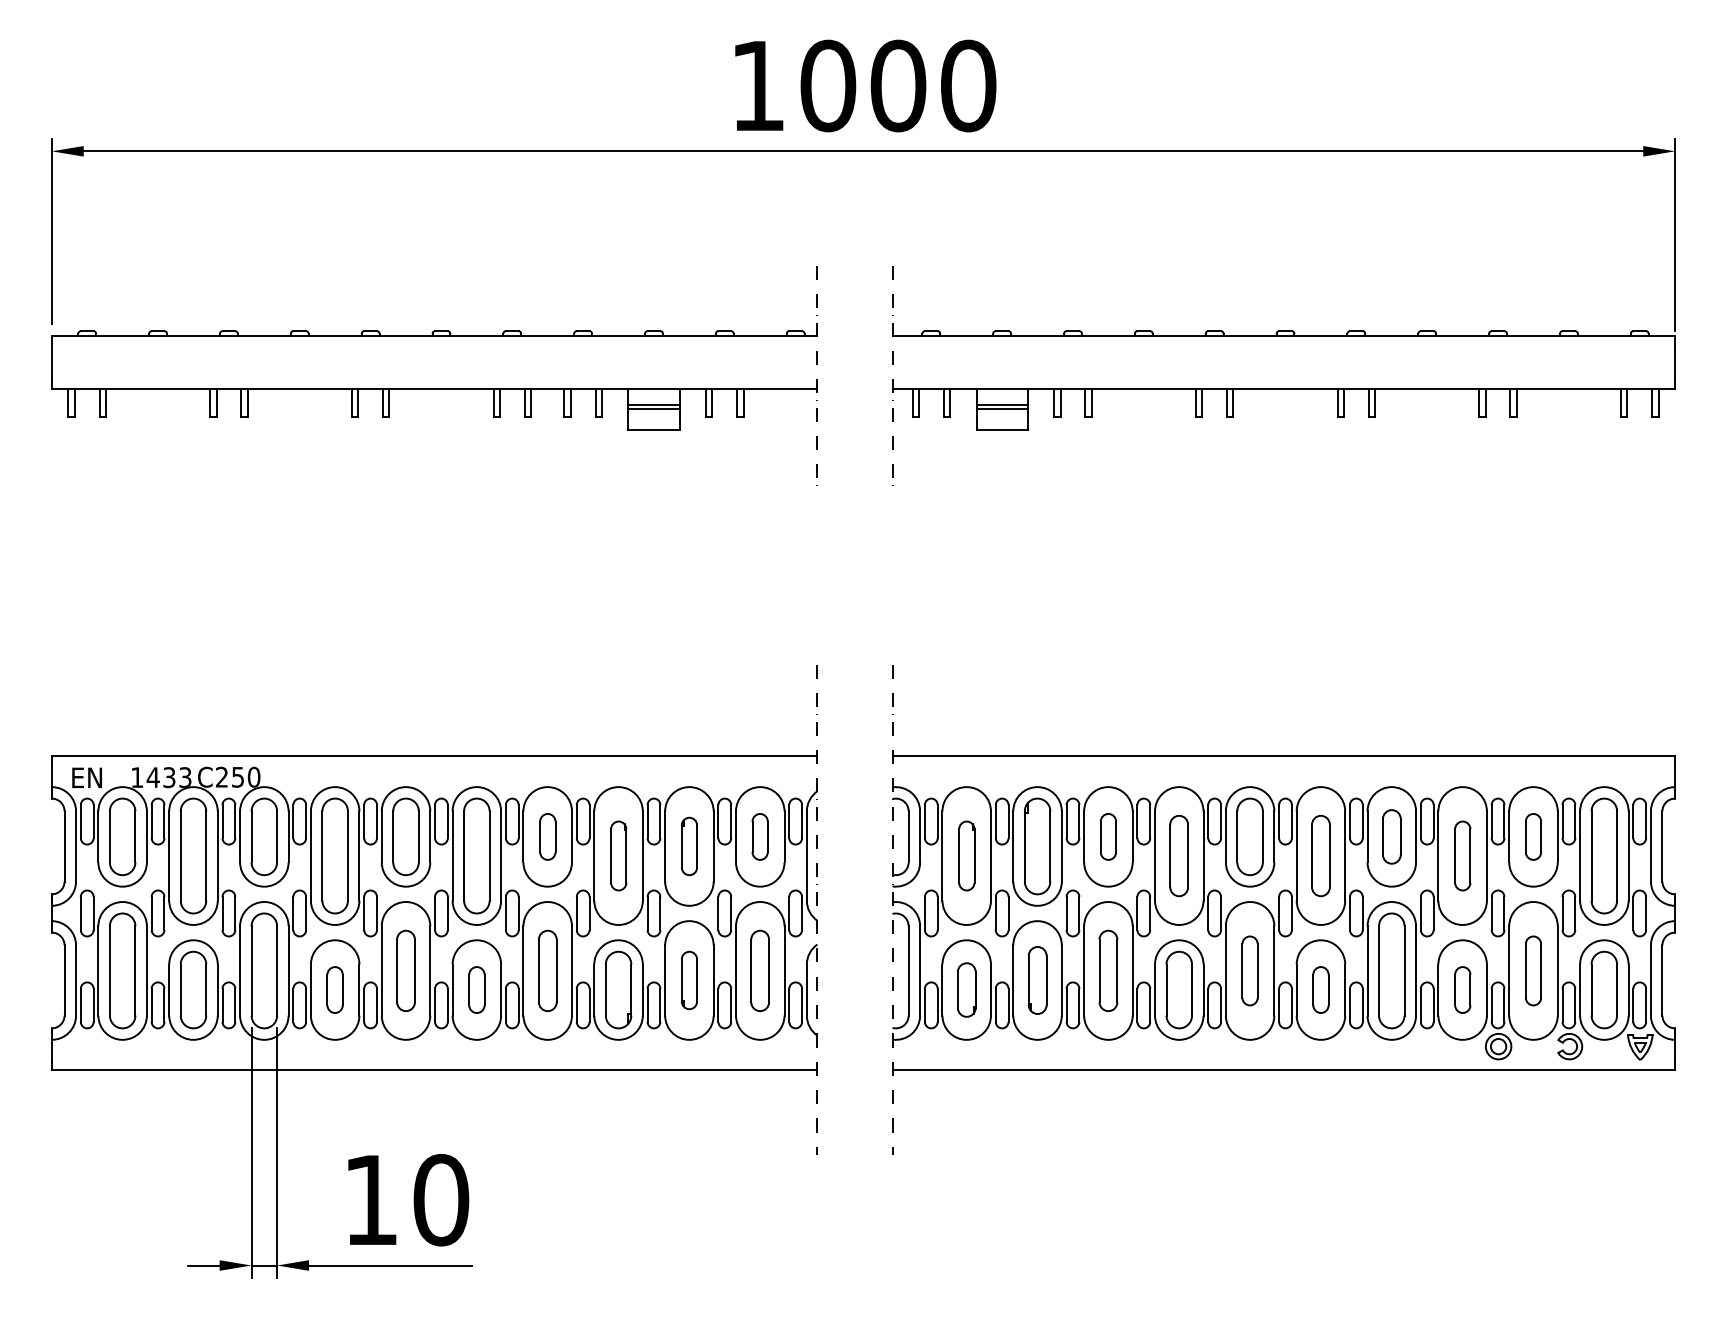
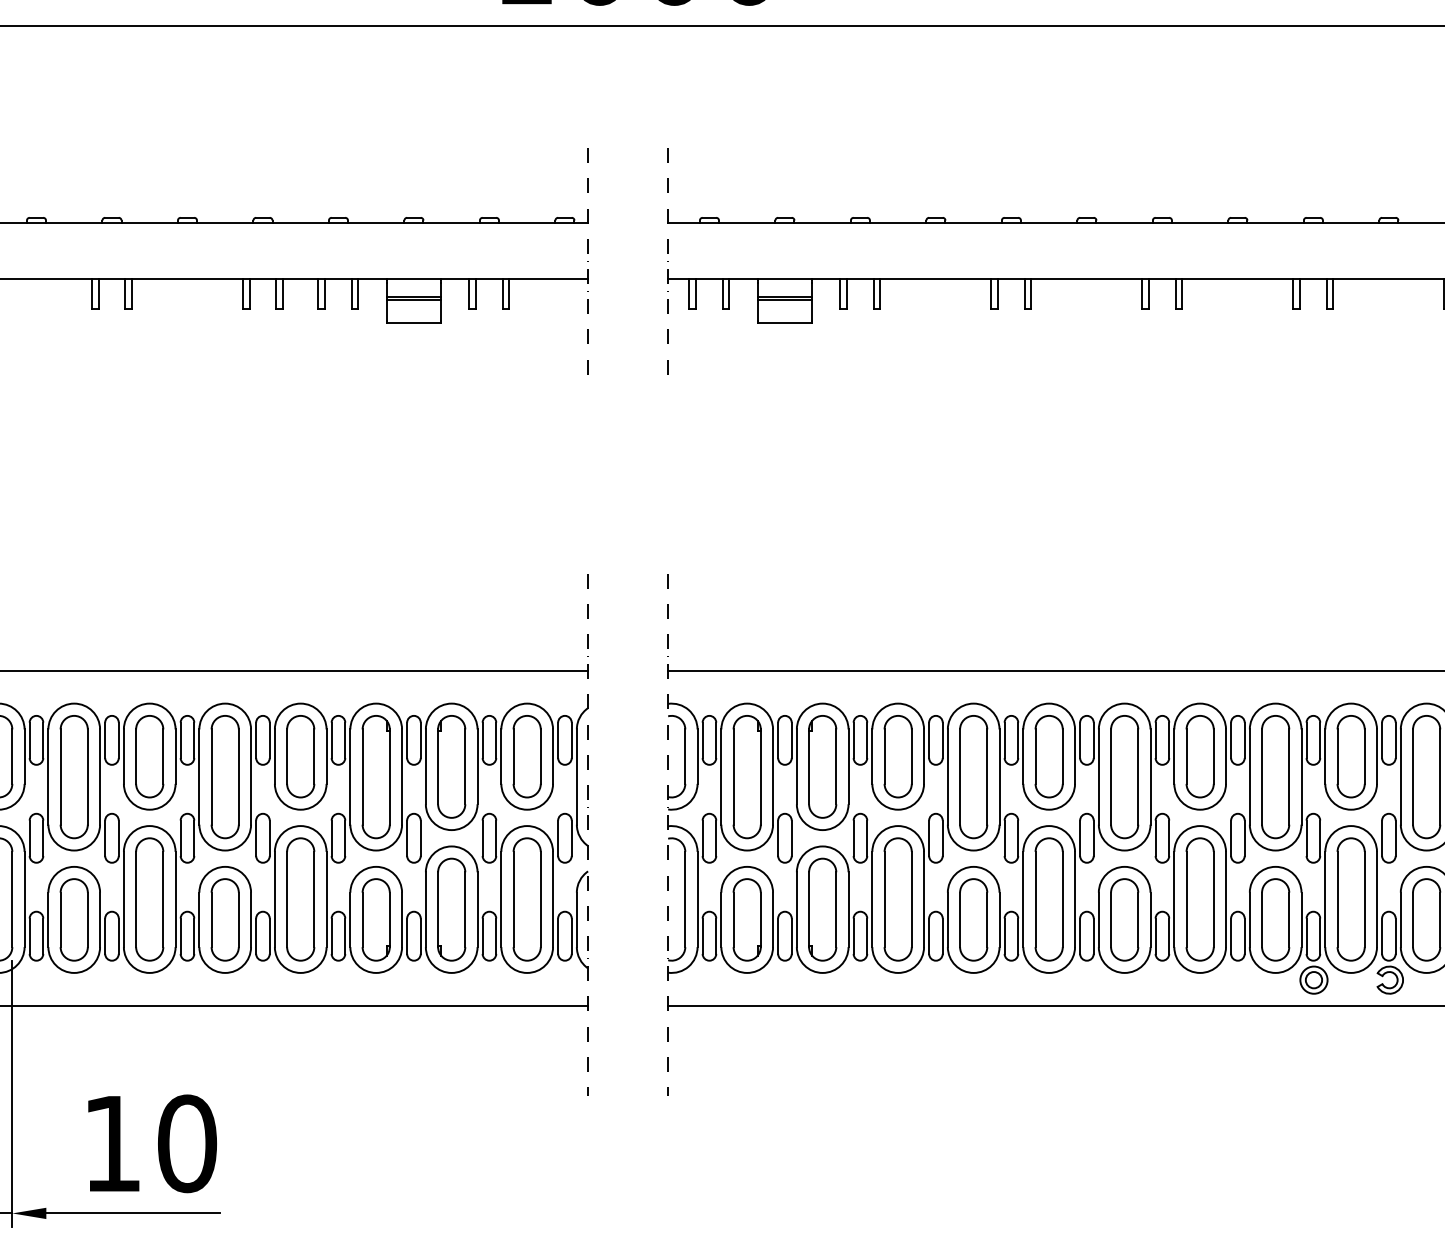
part: (547, 836) -> (300, 756), size x1.67
part: (759, 836) -> (526, 756), size x1.67
part: (1108, 836) -> (898, 756), size x1.67
part: (1391, 836) -> (1199, 756), size x1.43
part: (1533, 836) -> (1351, 756), size x1.67
part: (689, 846) -> (451, 766), size x1.67
part: (618, 855) -> (376, 776), size x1.67
part: (966, 855) -> (746, 776), size x1.67
part: (1178, 855) -> (972, 776), size x1.43
part: (1320, 855) -> (1124, 776), size x1.43
part: (1462, 855) -> (1275, 776), size x1.67
part: (405, 970) -> (149, 899), size x1.43
part: (547, 970) -> (300, 899), size x1.43
part: (759, 970) -> (526, 899), size x1.43
part: (1108, 970) -> (898, 899), size x1.43
part: (1249, 970) -> (1048, 899), size x1.67
part: (1533, 970) -> (1351, 899), size x1.67
part: (689, 980) -> (451, 909), size x1.67
part: (1037, 980) -> (822, 909), size x1.43
part: (334, 989) -> (73, 919), size x1.67
part: (476, 989) -> (224, 919), size x1.67
part: (966, 989) -> (746, 919), size x1.43
part: (1320, 989) -> (1124, 919), size x1.67
part: (1462, 989) -> (1275, 919), size x1.67

